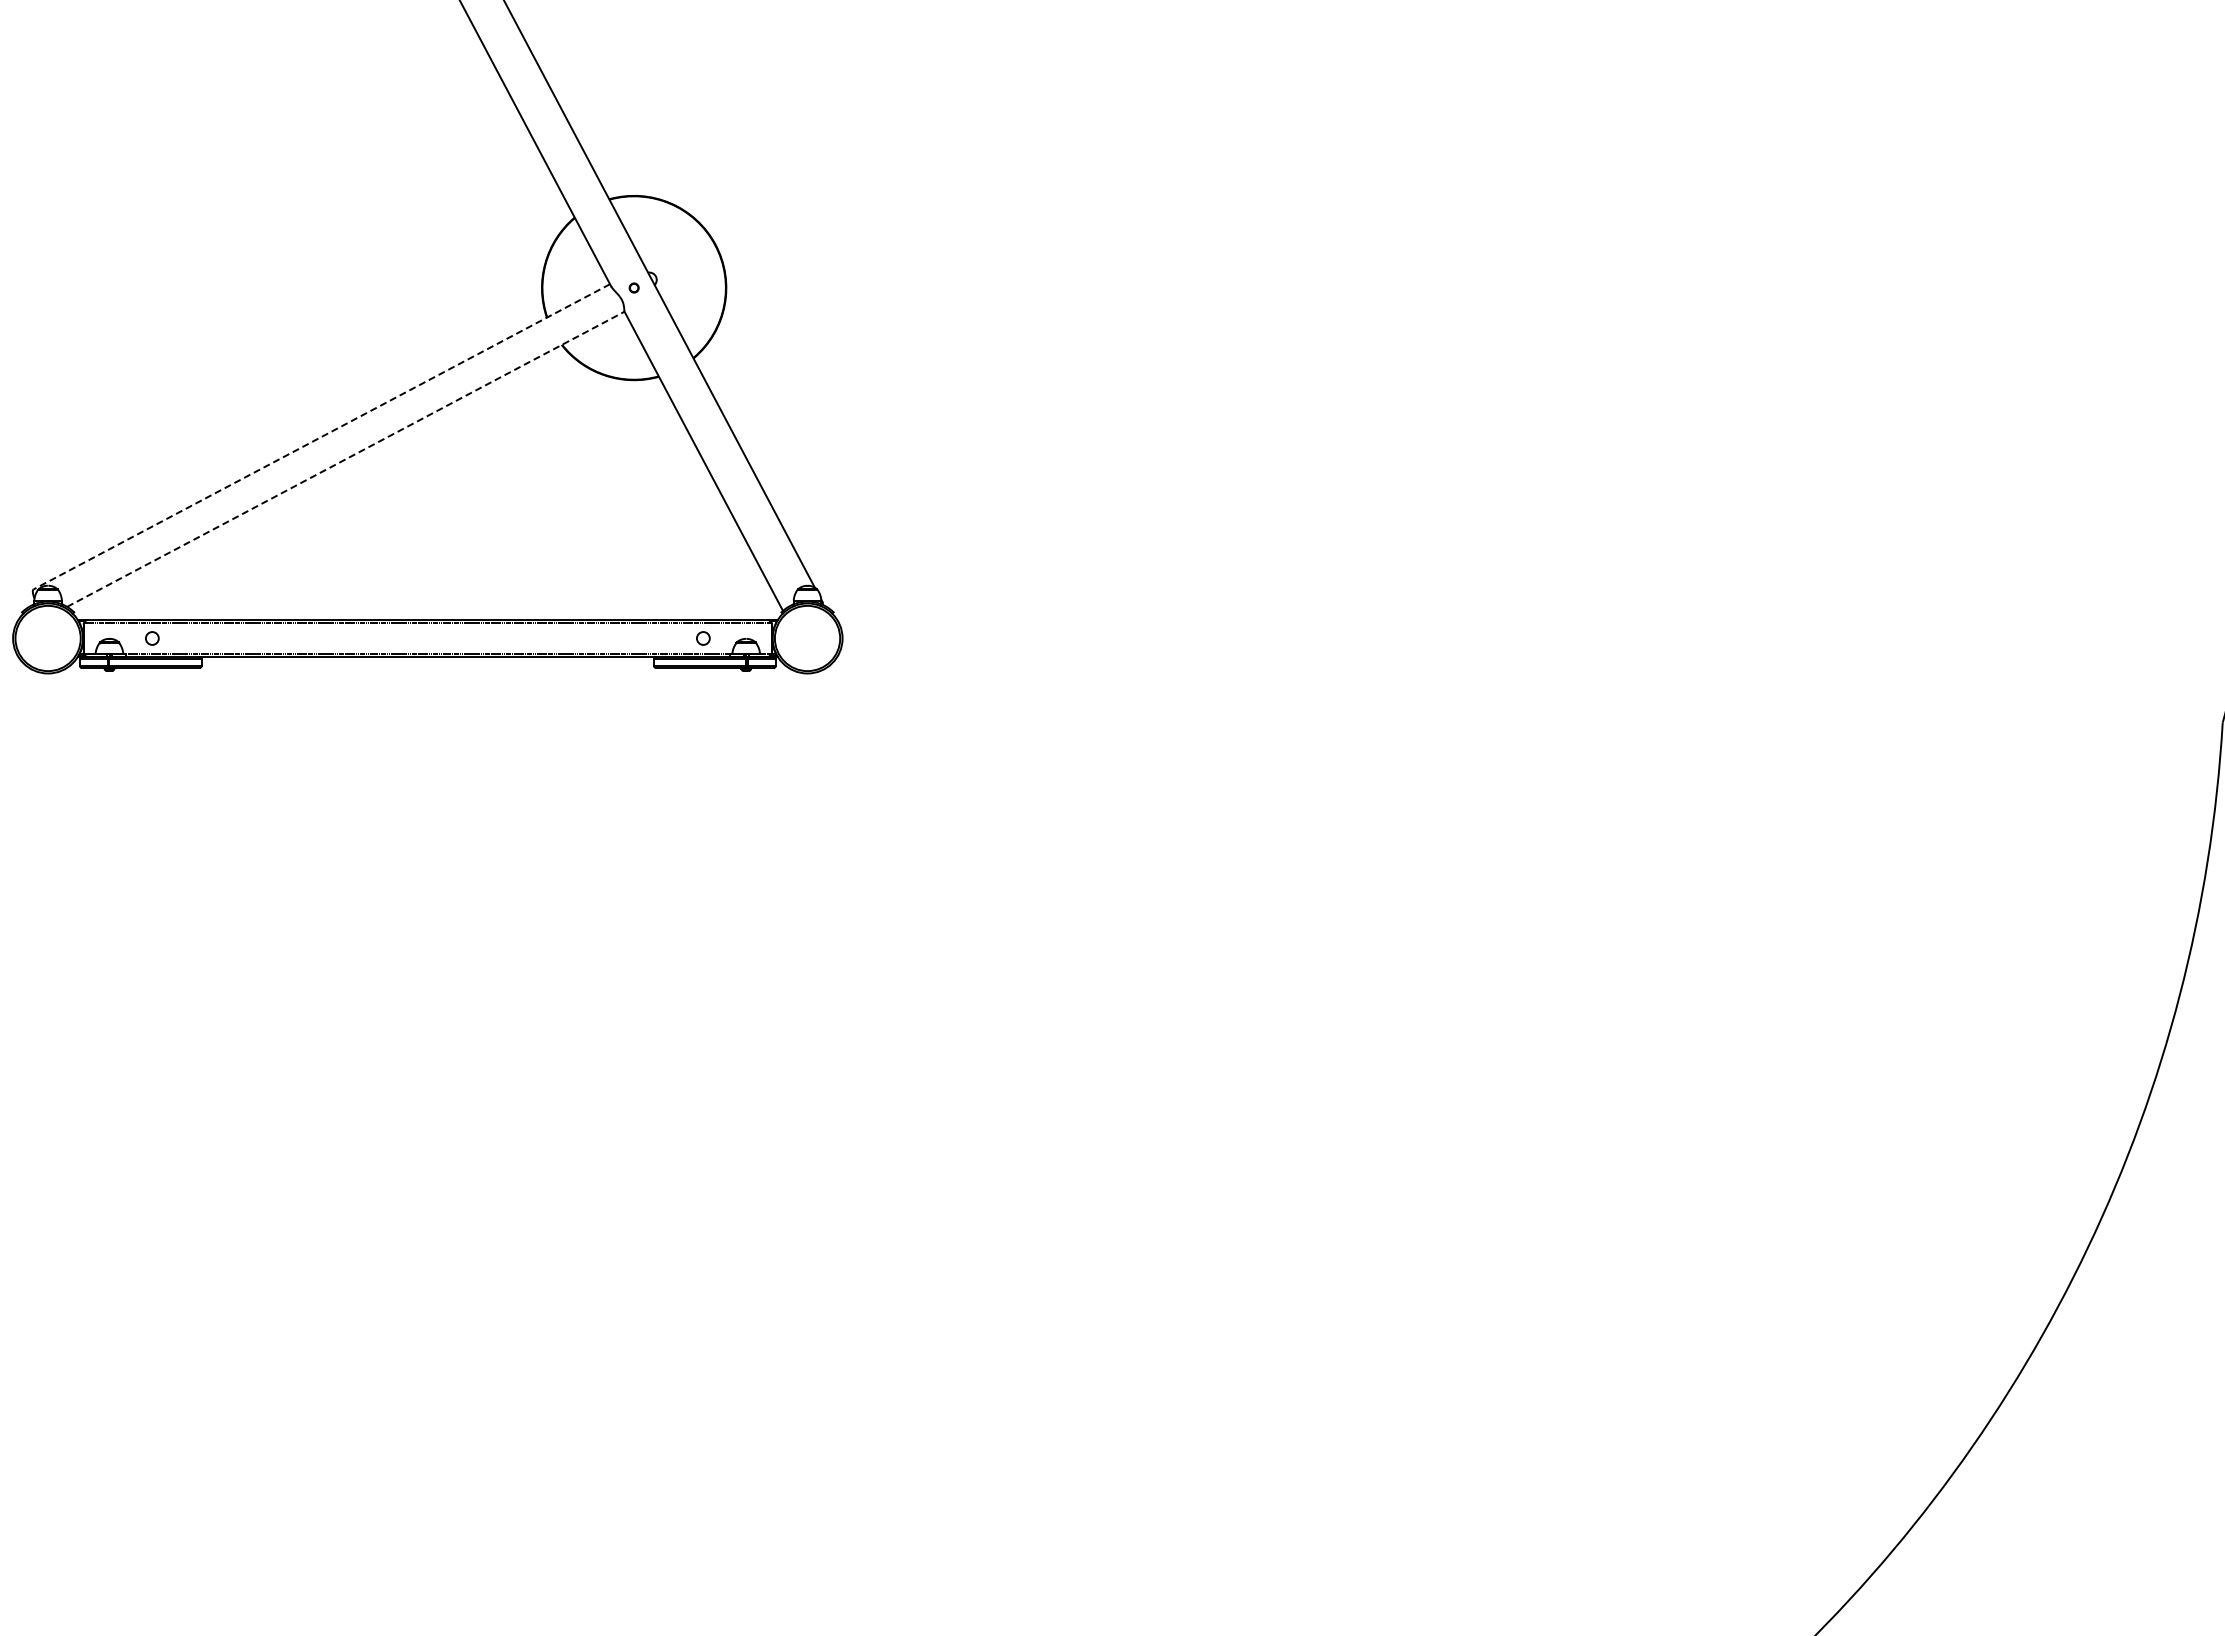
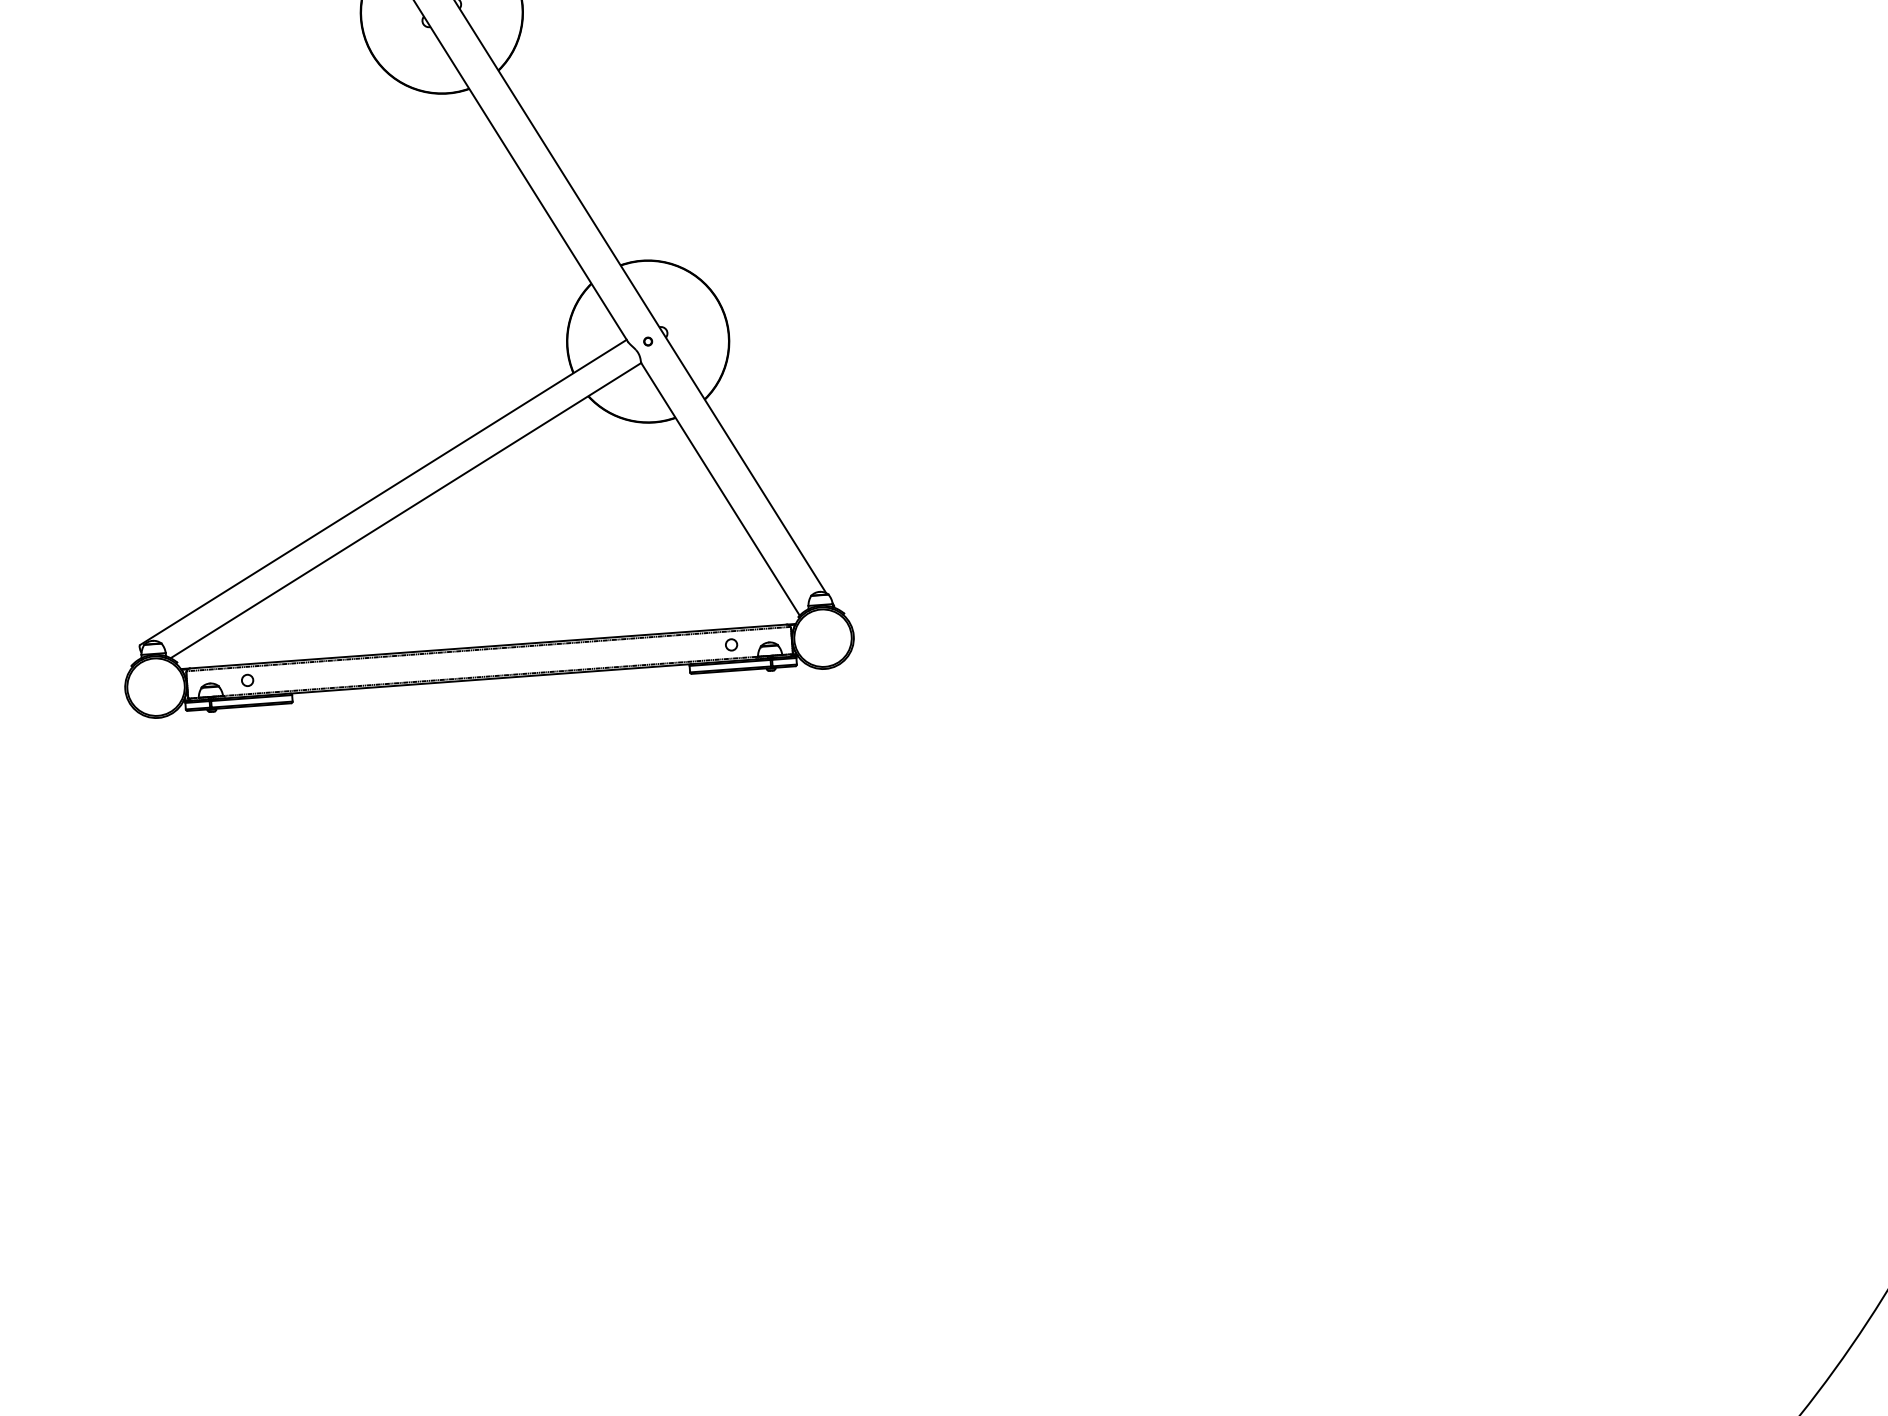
line: (321, 437) -> (383, 493), dashed -> solid
line: (346, 459) -> (406, 510), dashed -> solid

